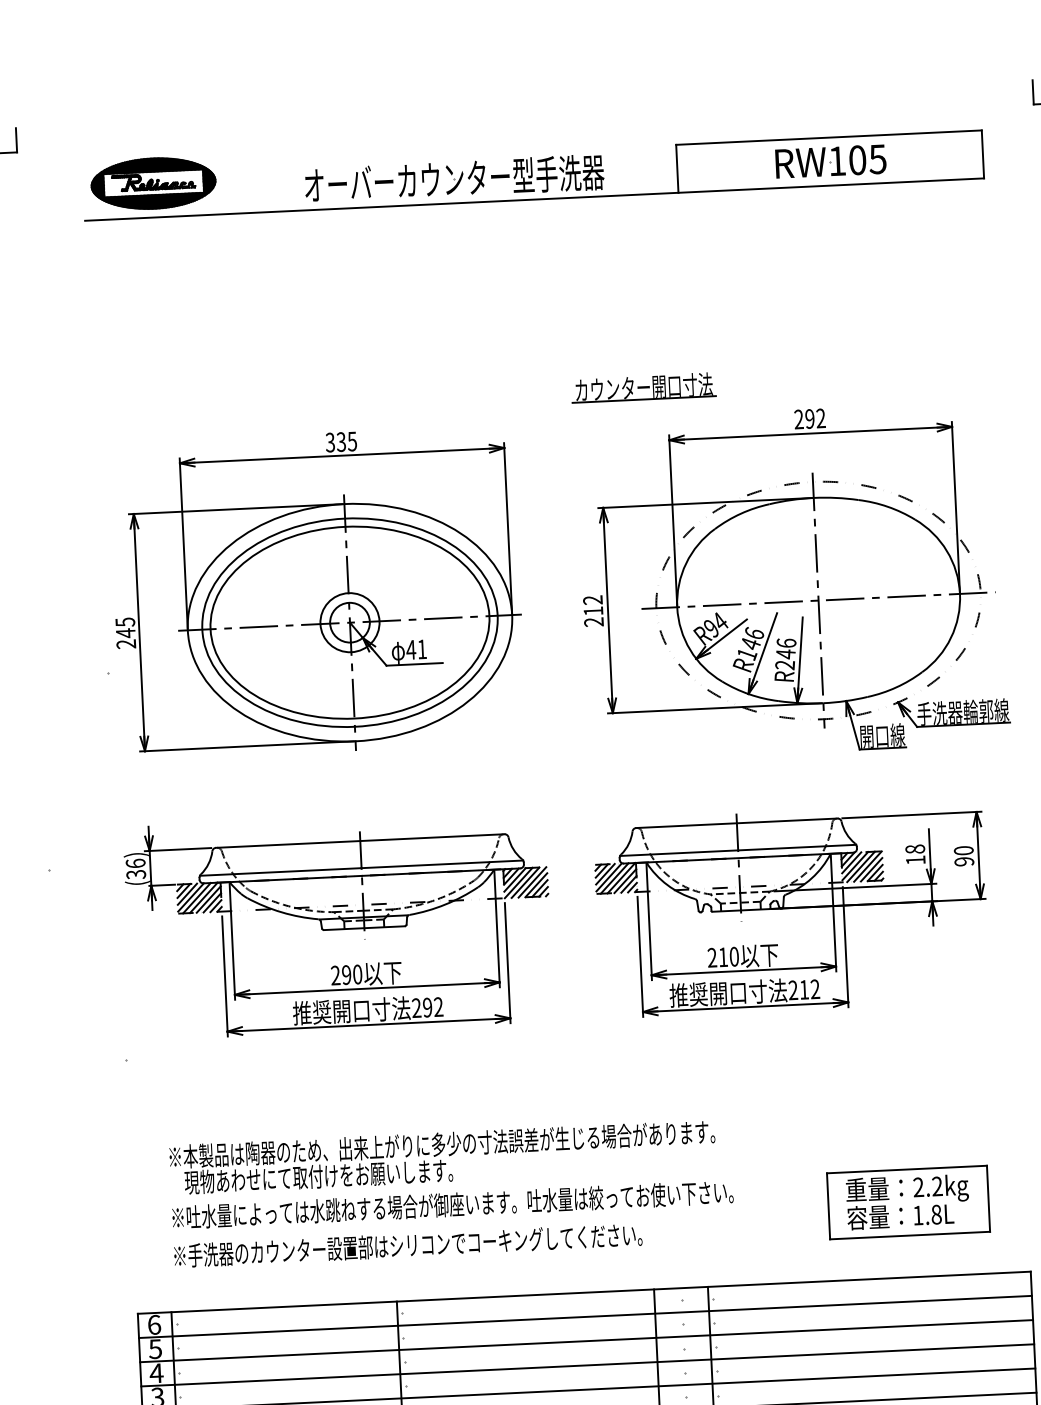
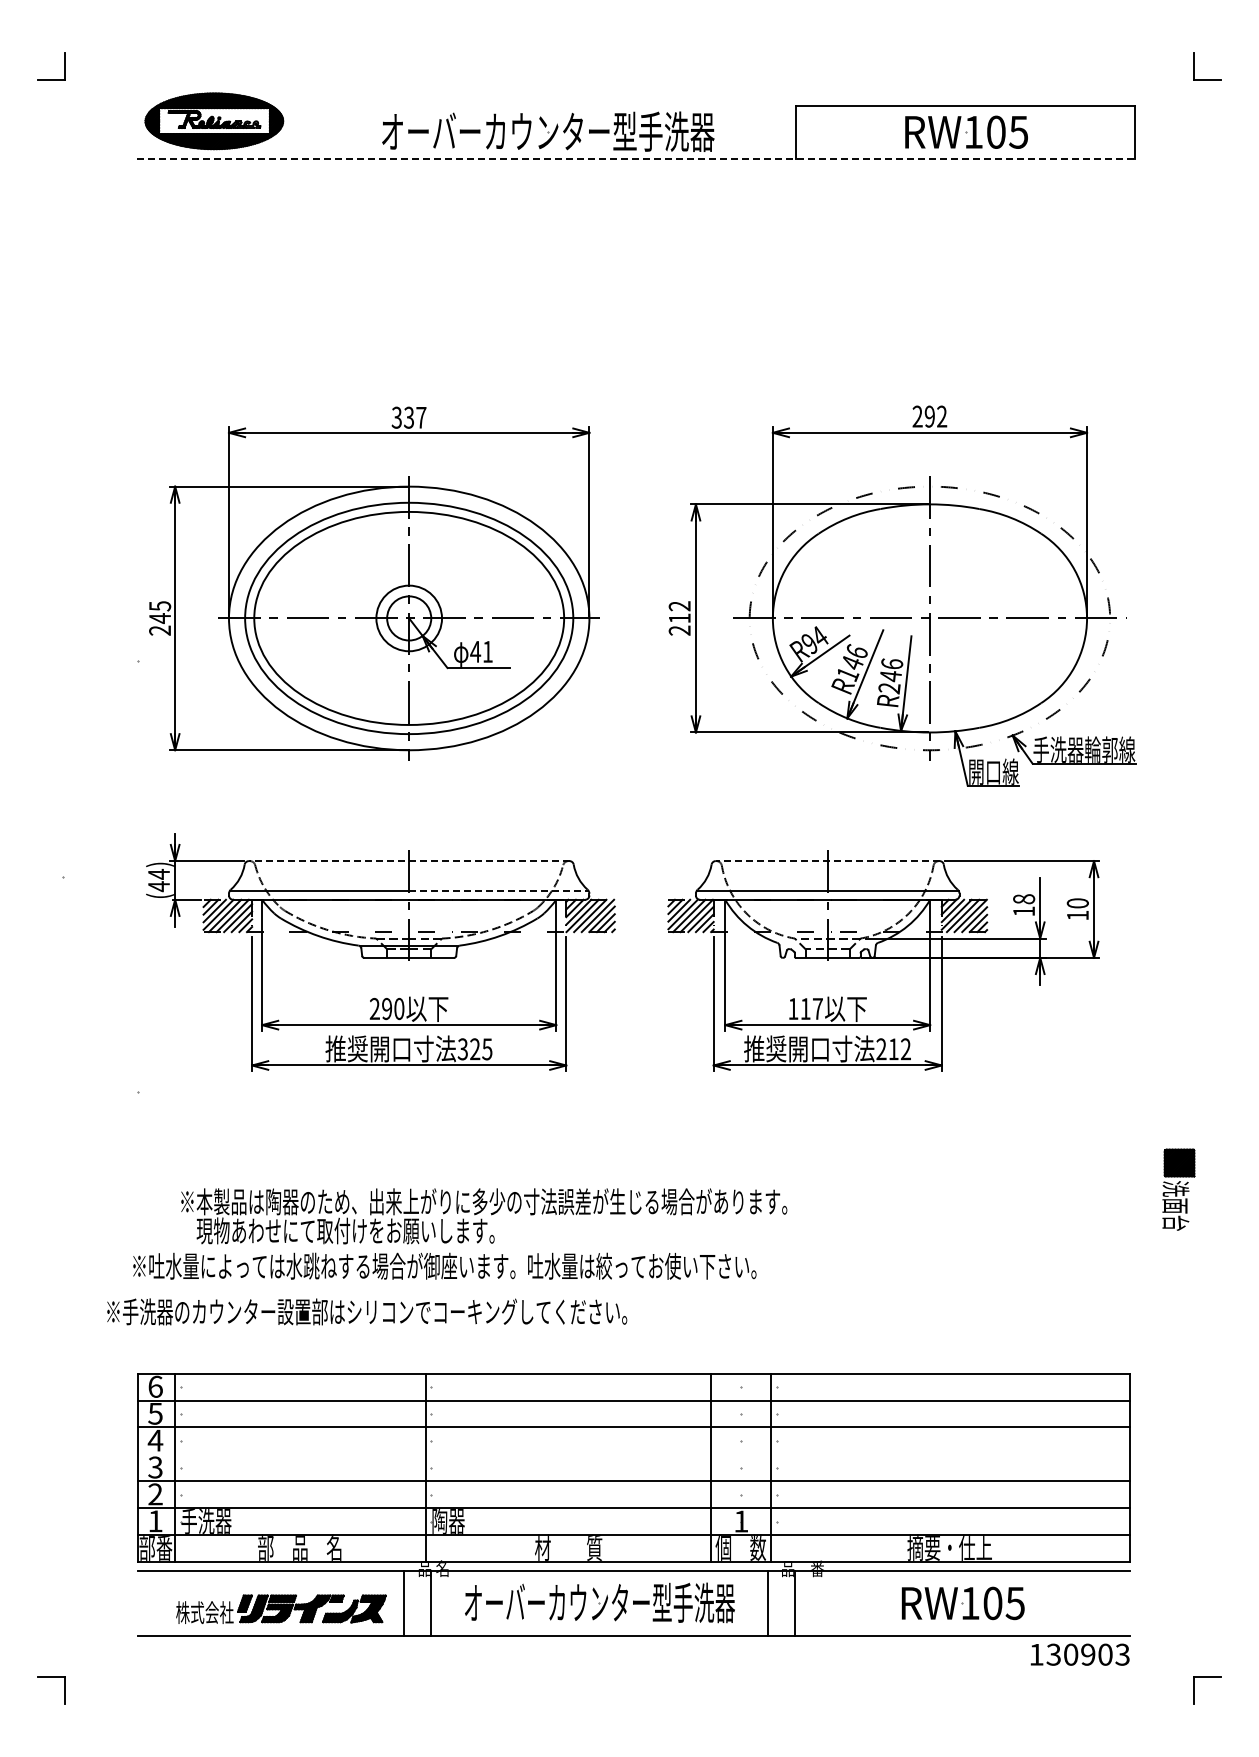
line: (535, 199) -> (636, 158), solid -> dashed
part: (643, 387) -> (747, 372), removed
text: (352, 441) -> (421, 417), 335 -> 337
line: (736, 823) -> (827, 861), solid -> dashed
line: (359, 841) -> (408, 861), solid -> dashed
text: (964, 861) -> (1077, 915), 90 -> 10
line: (442, 864) -> (499, 891), solid -> dashed
text: (136, 869) -> (159, 880), (36) -> (44)
text: (723, 956) -> (805, 1008), 210 -> 117
text: (427, 1007) -> (474, 1049), 292 -> 325
part: (907, 1202) -> (997, 1290), removed
text: (452, 1204) -> (444, 1265), moved
text: (408, 1245) -> (367, 1311), moved
line: (587, 1365) -> (633, 1454), removed

